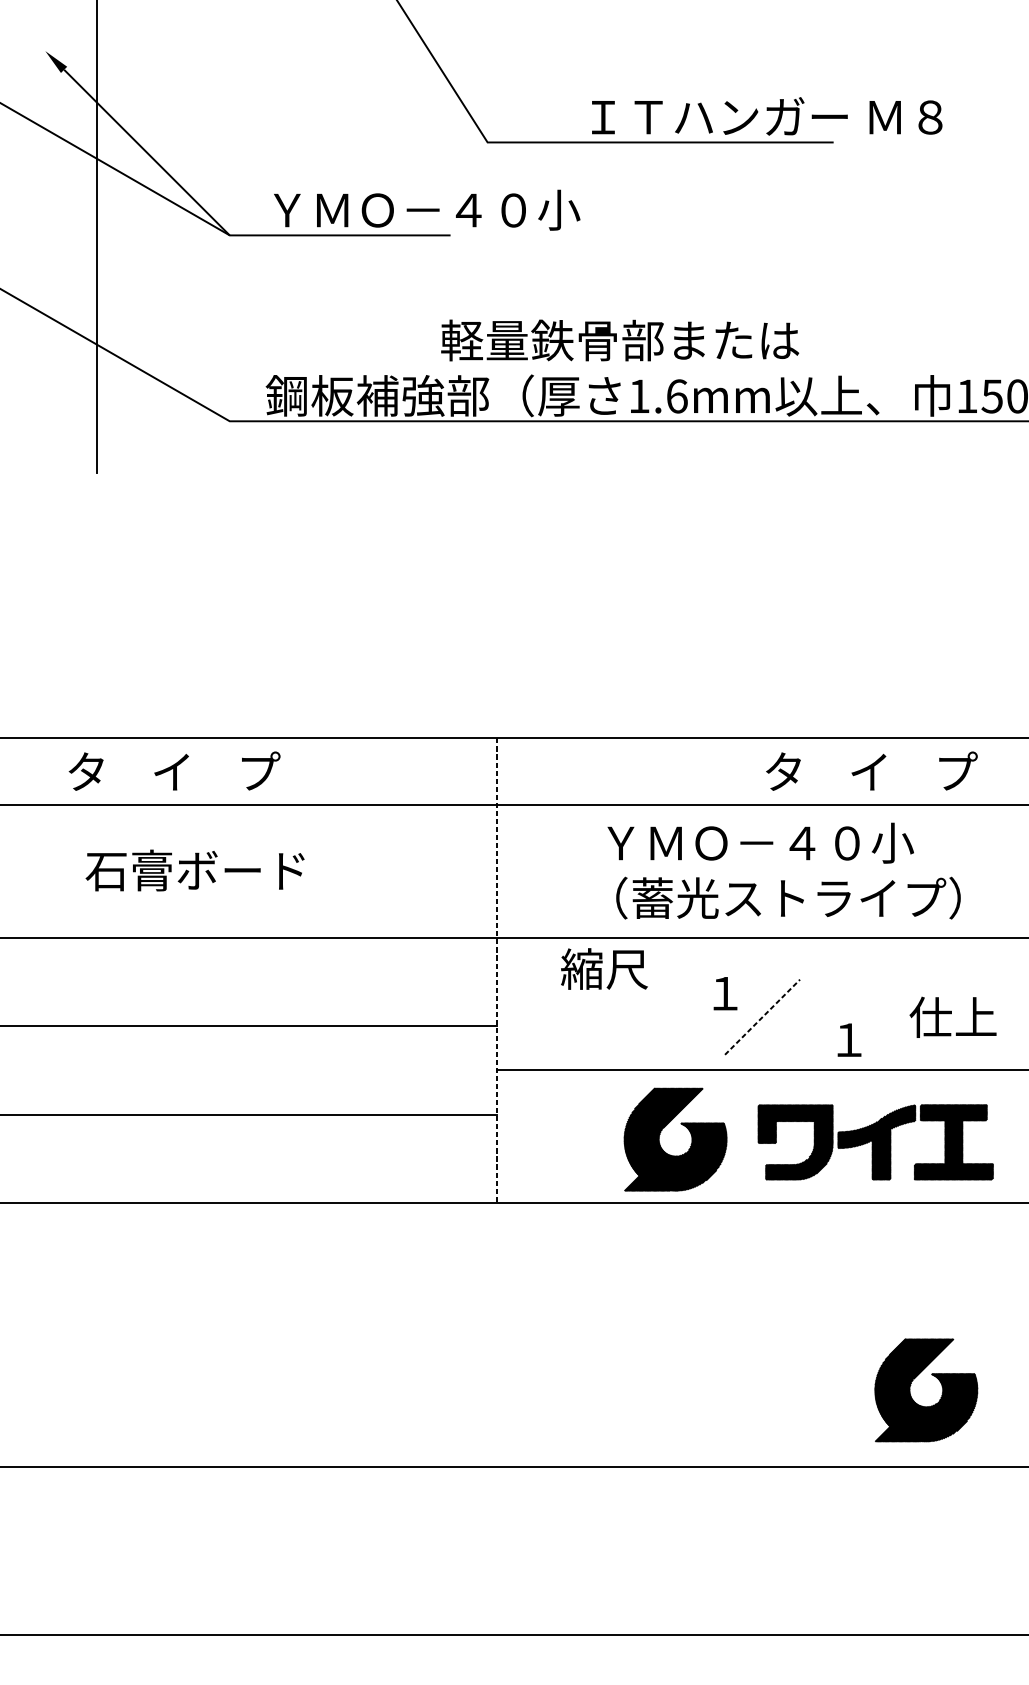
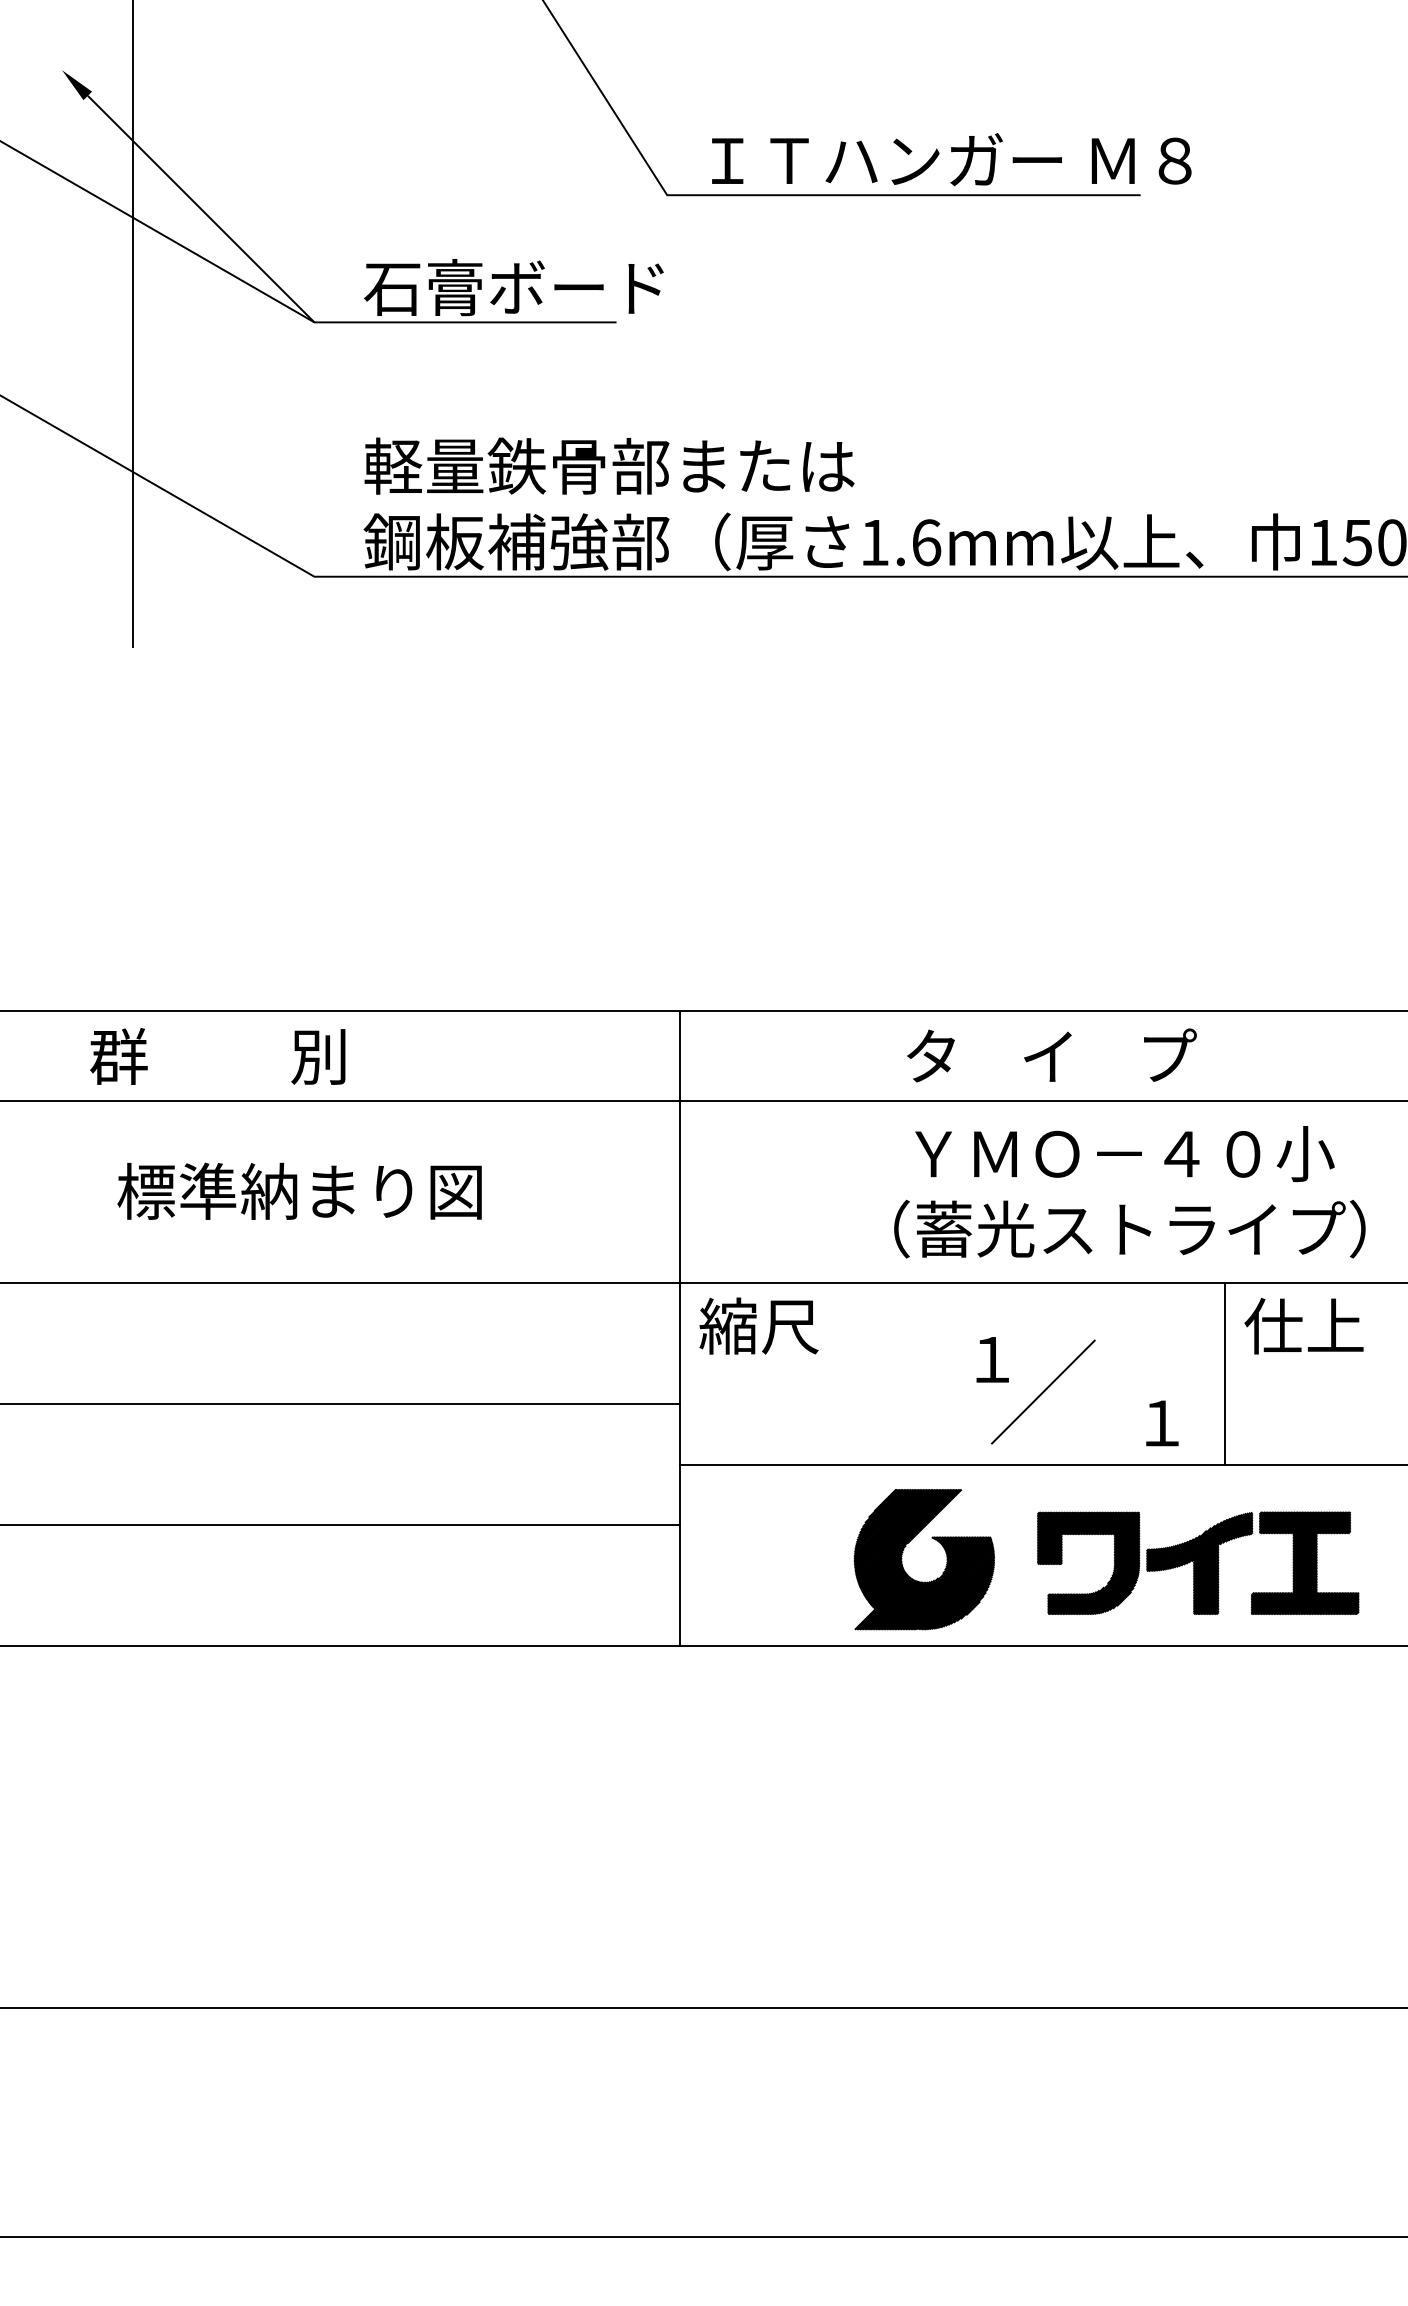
text: (767, 116) -> (951, 159), moved
text: (423, 209) -> (579, 287), ＹＭＯ－４０小 -> 石膏ボード
text: (620, 340) -> (609, 465), moved
text: (172, 771) -> (236, 1056), タ    イ    プ -> 群          別
text: (871, 771) -> (1051, 1055), moved
text: (760, 842) -> (1124, 1153), moved
text: (218, 869) -> (299, 1190), 石膏ボード -> 標準納まり図
text: (788, 897) -> (1129, 1228), moved
text: (604, 968) -> (758, 1325), moved
line: (497, 970) -> (680, 1328), dashed -> solid
line: (895, 1003) -> (1225, 1373), added
line: (762, 1017) -> (1043, 1392), dashed -> solid
text: (952, 1017) -> (1303, 1326), moved
part: (941, 1385) -> (1288, 1896), removed

